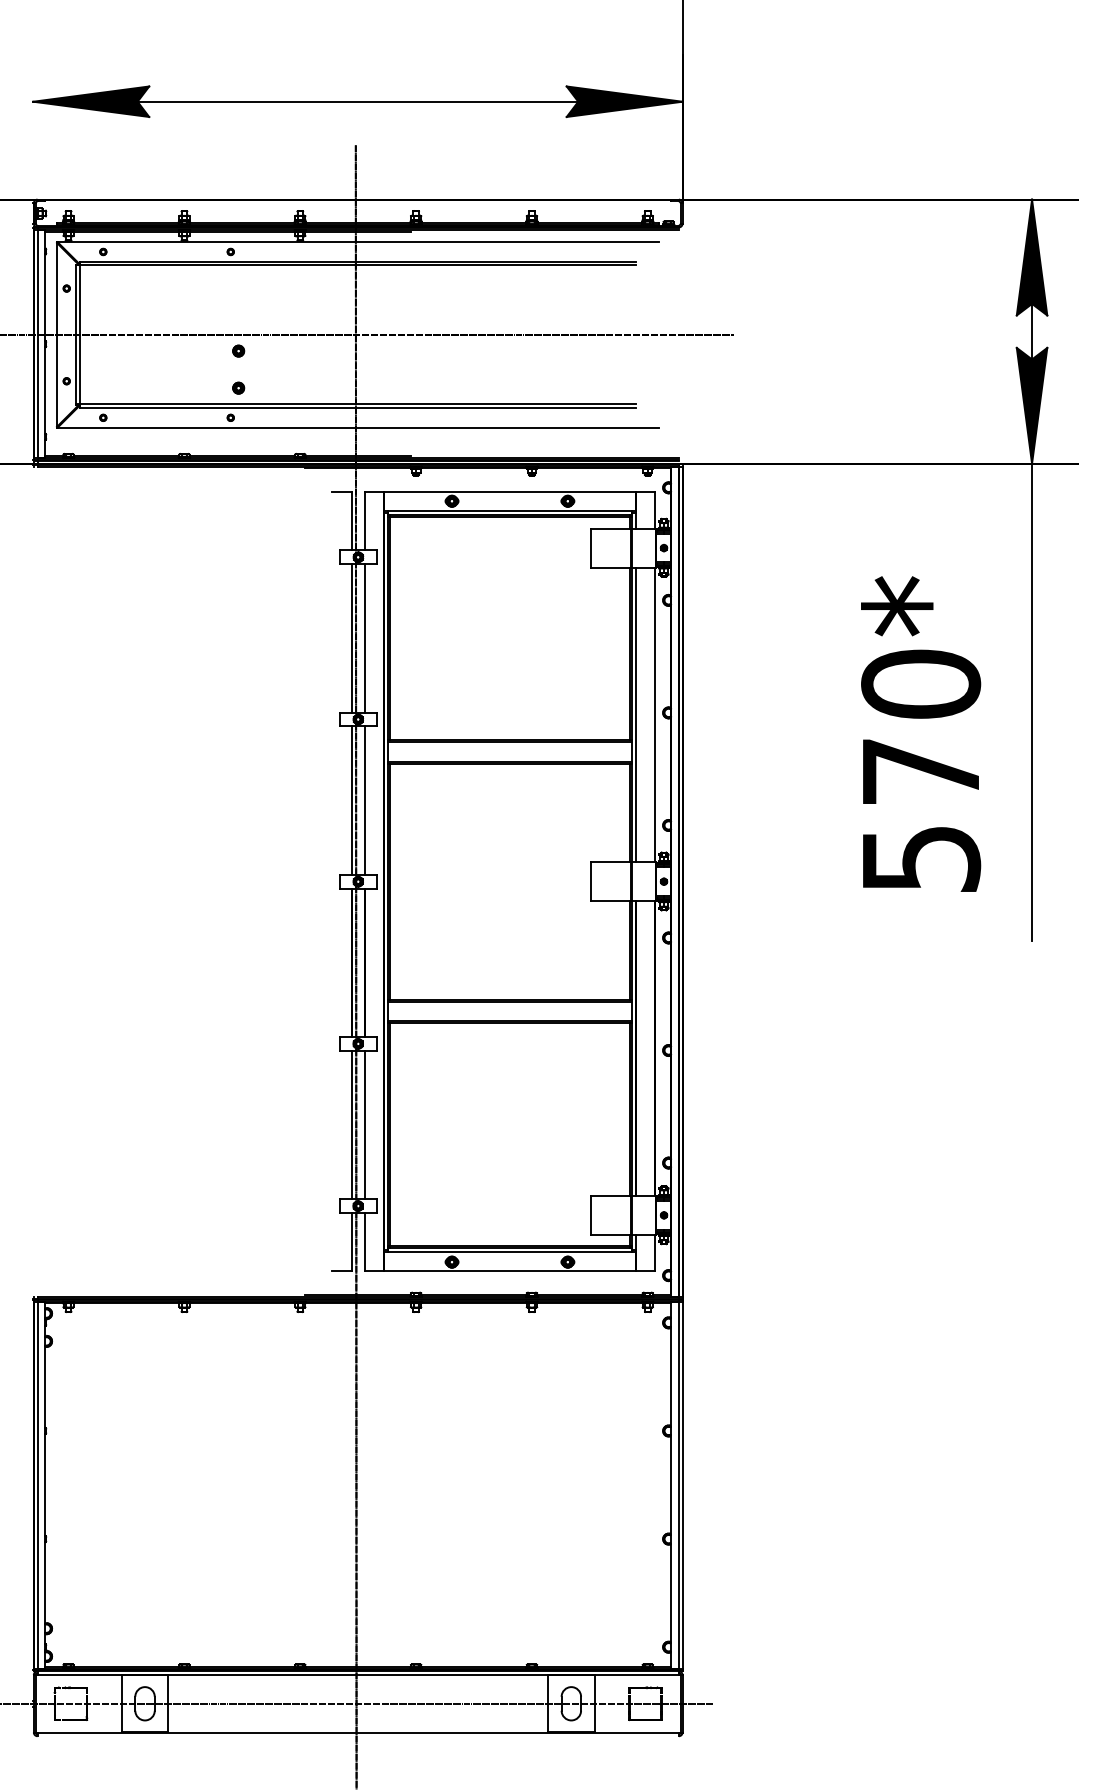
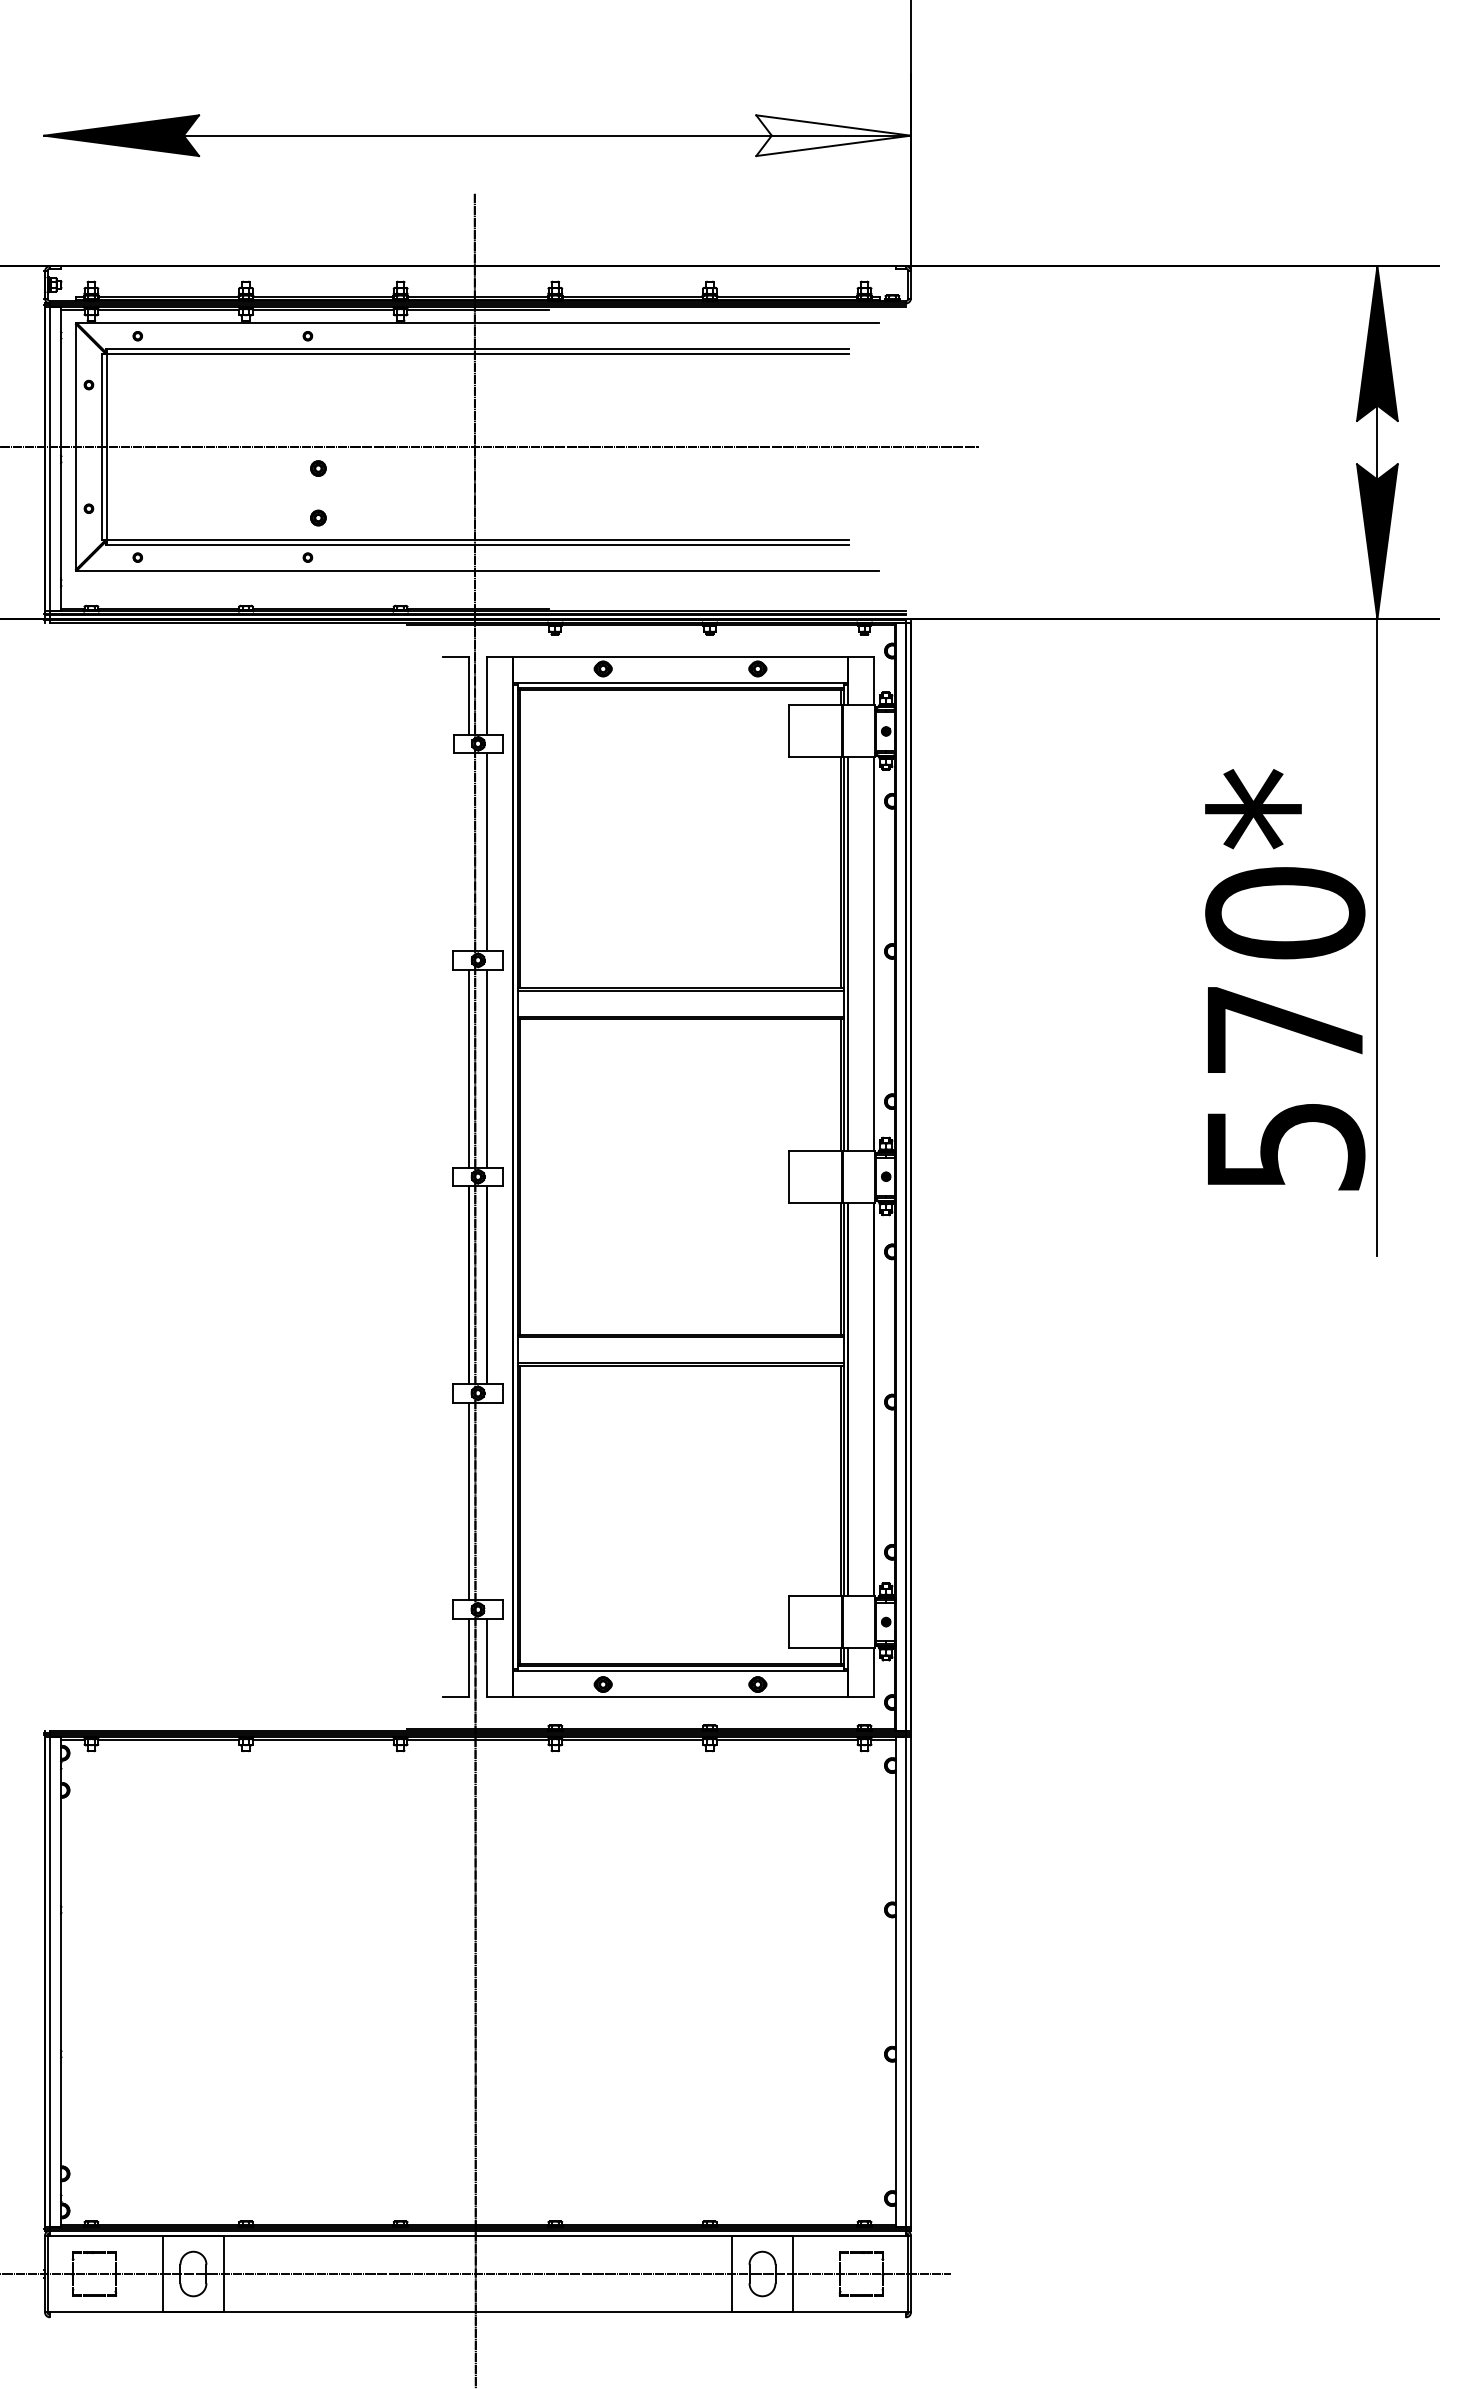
fill: (624, 101) -> (833, 135), removed
line: (351, 638) -> (469, 852), removed
text: (921, 733) -> (1285, 979), moved
line: (364, 1125) -> (486, 1501), removed

